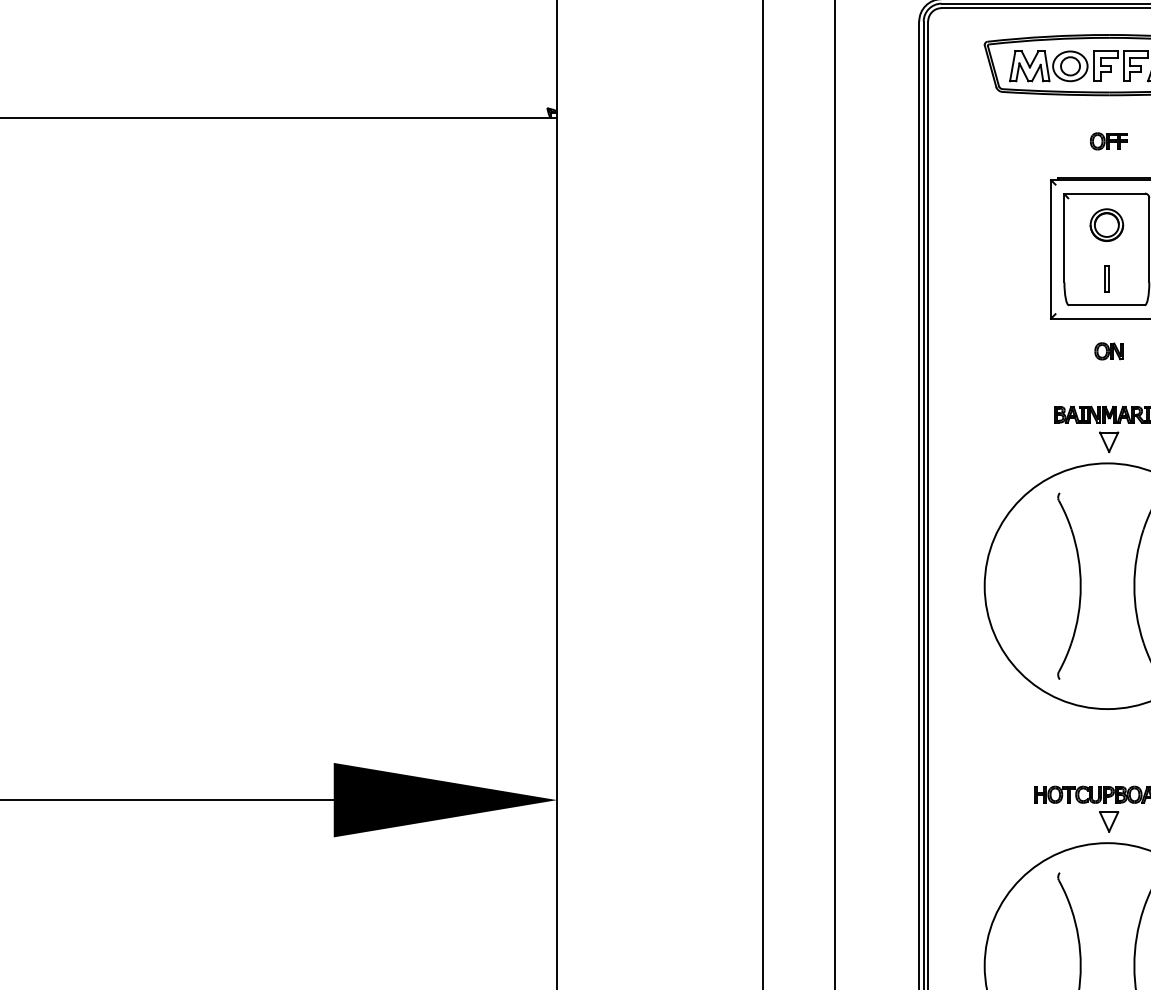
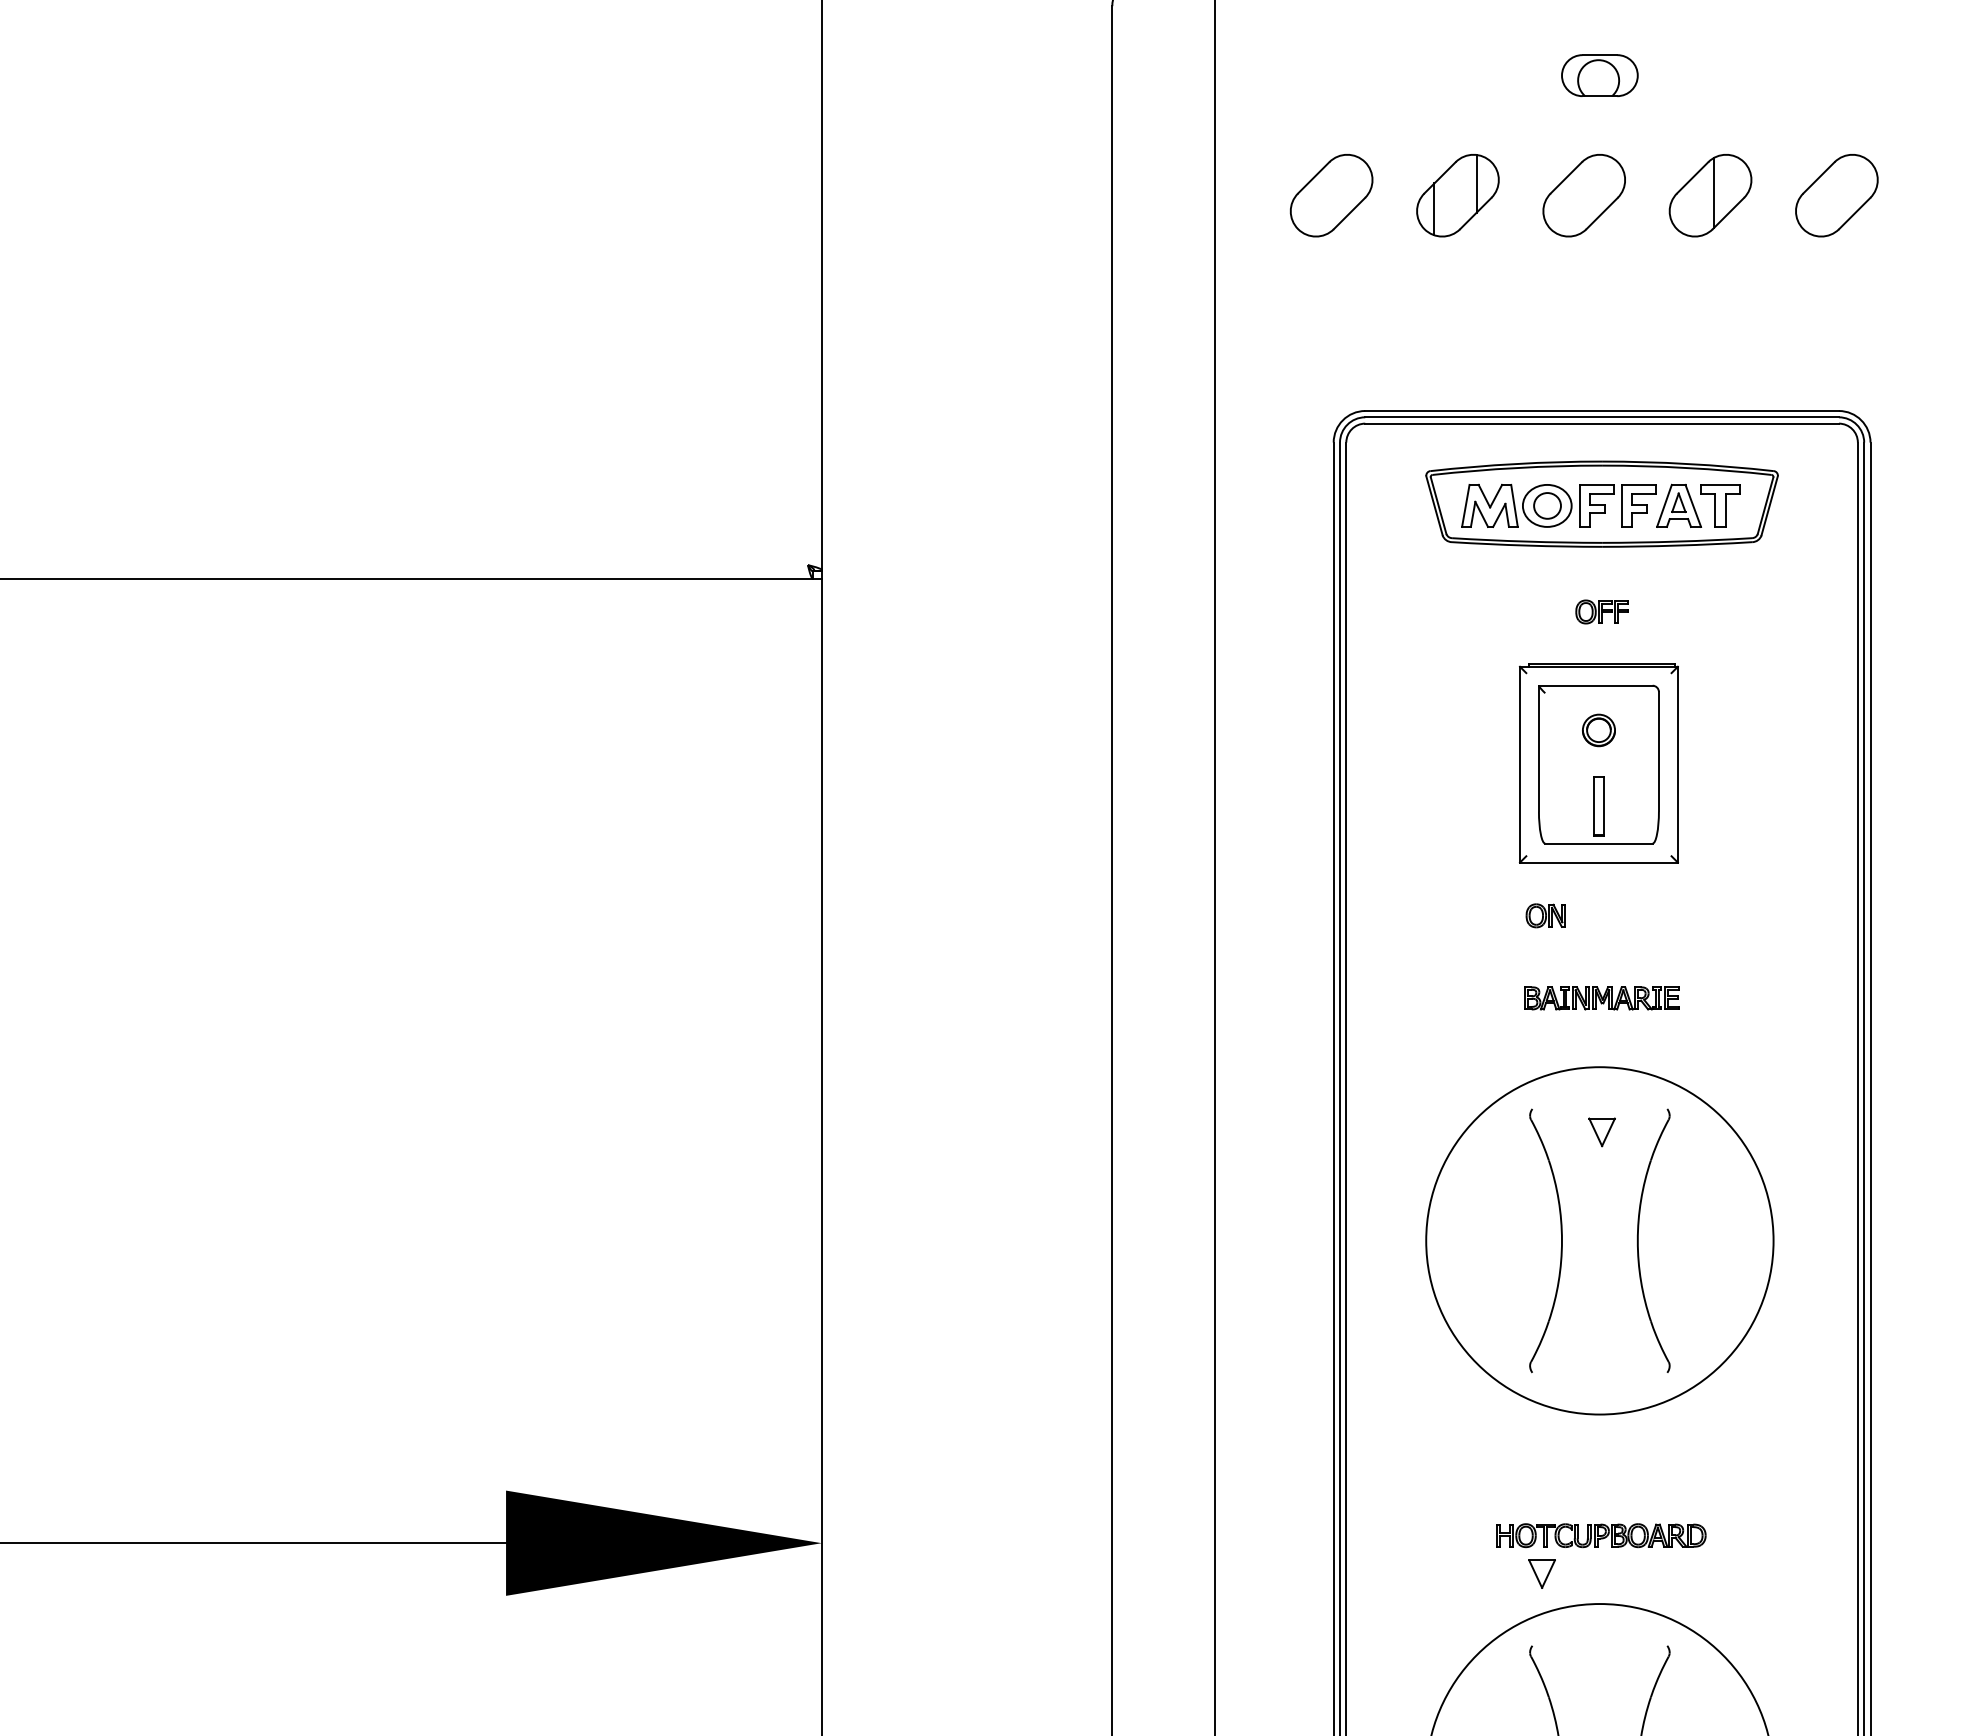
part: (1106, 225) -> (1598, 730), size x0.7
part: (1106, 278) -> (1598, 806), size x1.6
part: (1108, 351) -> (1545, 915), moved
part: (1108, 442) -> (1601, 1132), moved
part: (1108, 821) -> (1541, 1573), moved

